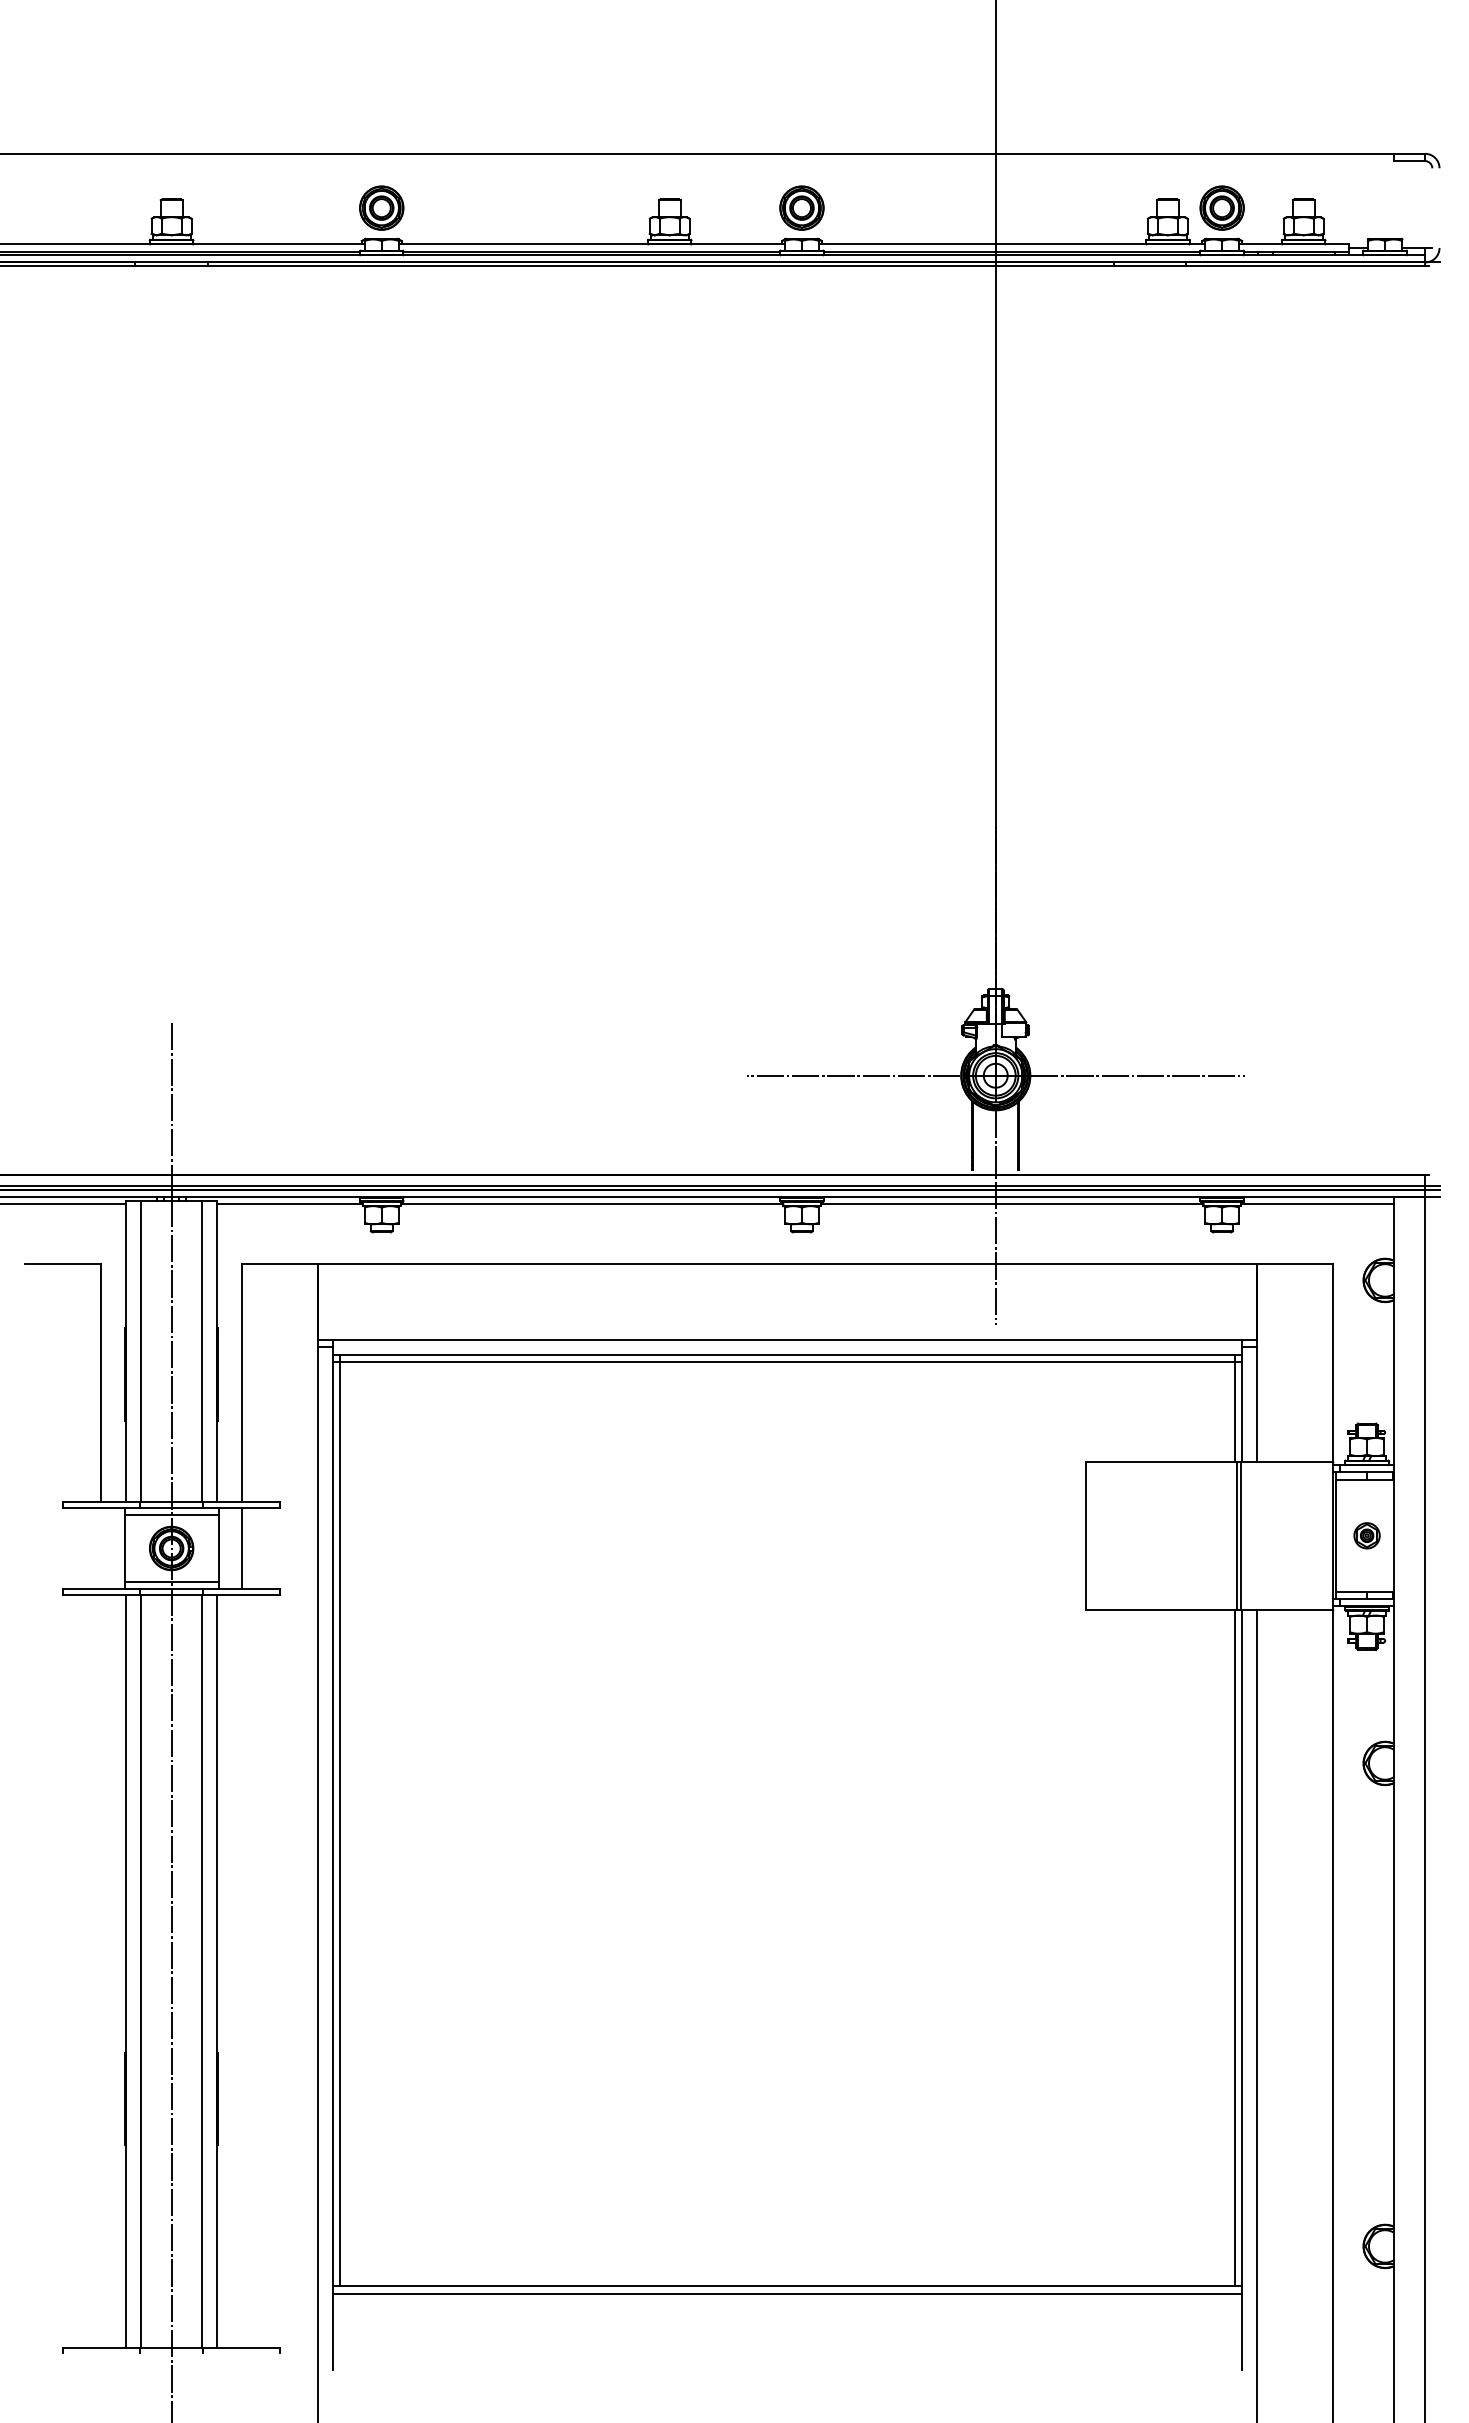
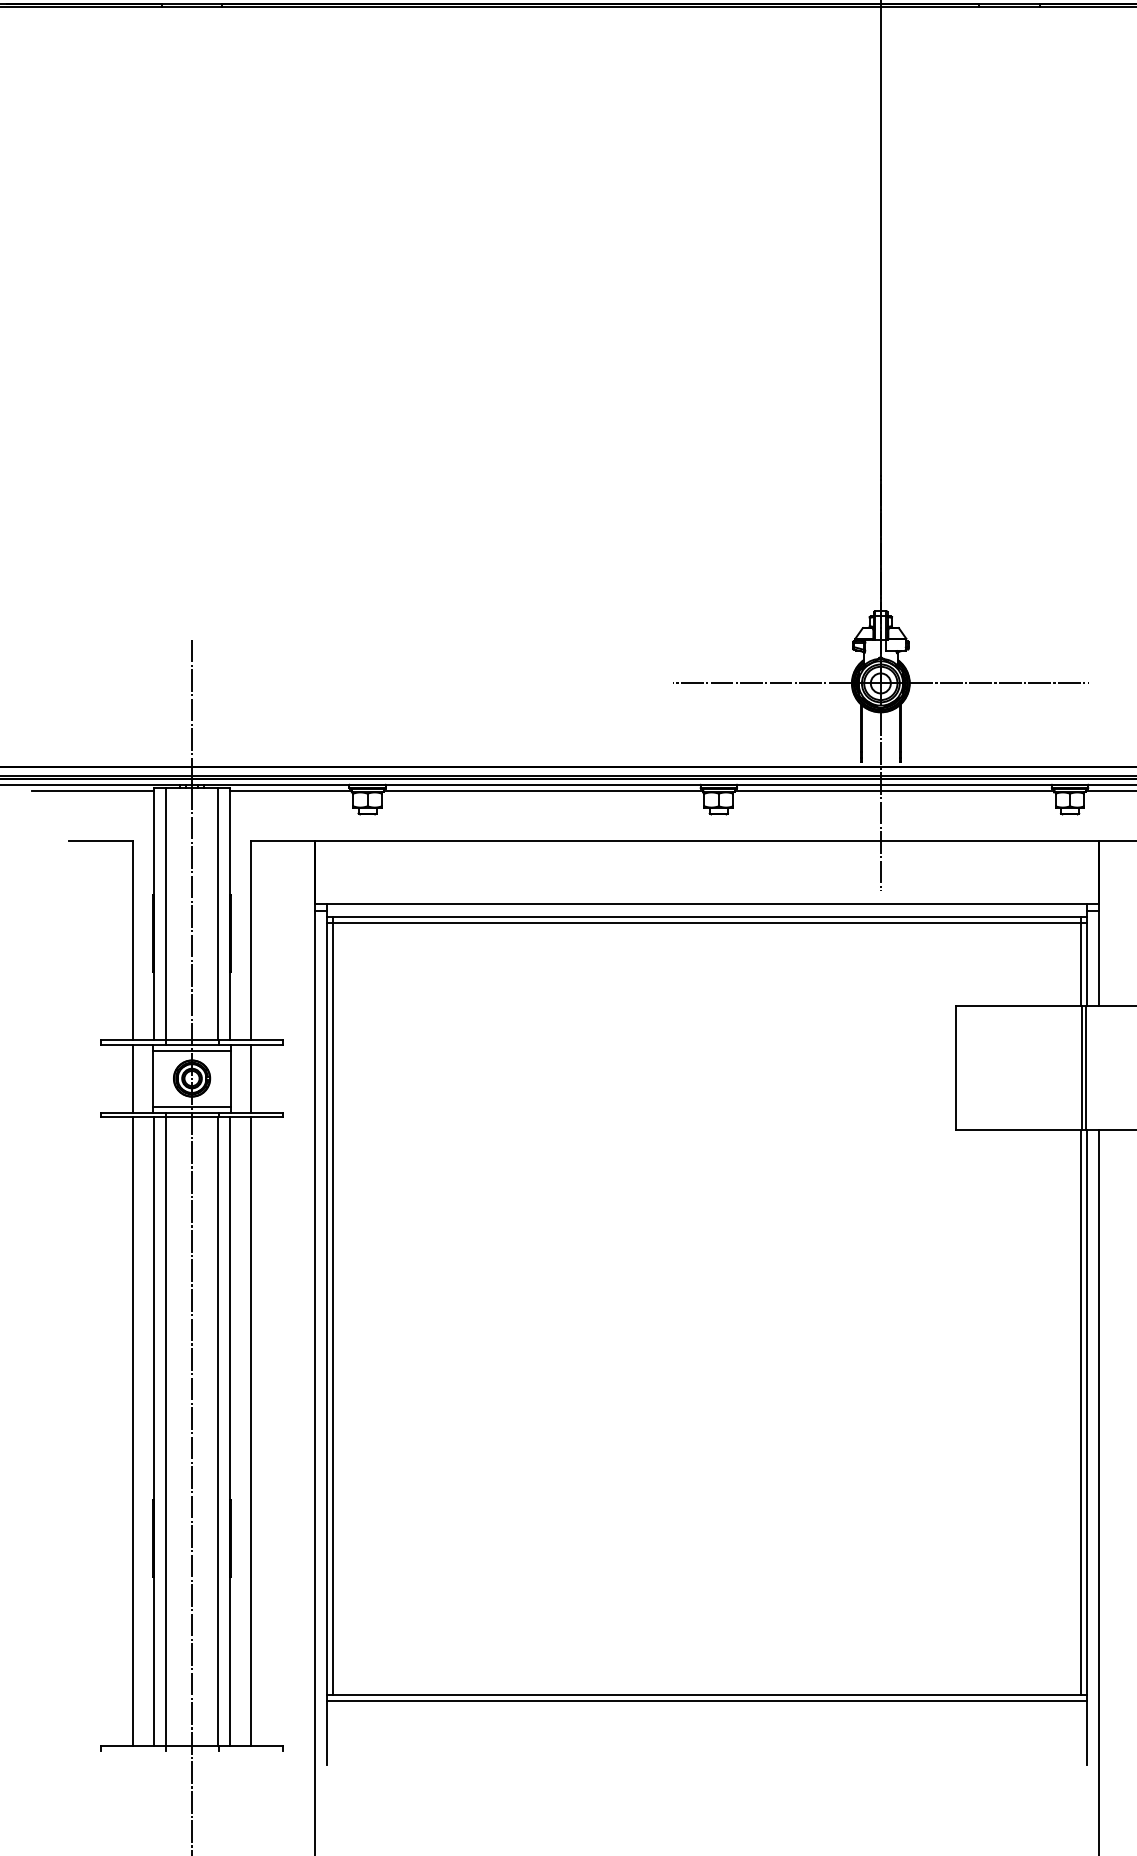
line: (101, 1548) -> (133, 1078), added
line: (101, 1970) -> (133, 1431), added
line: (242, 1970) -> (251, 1431), added

